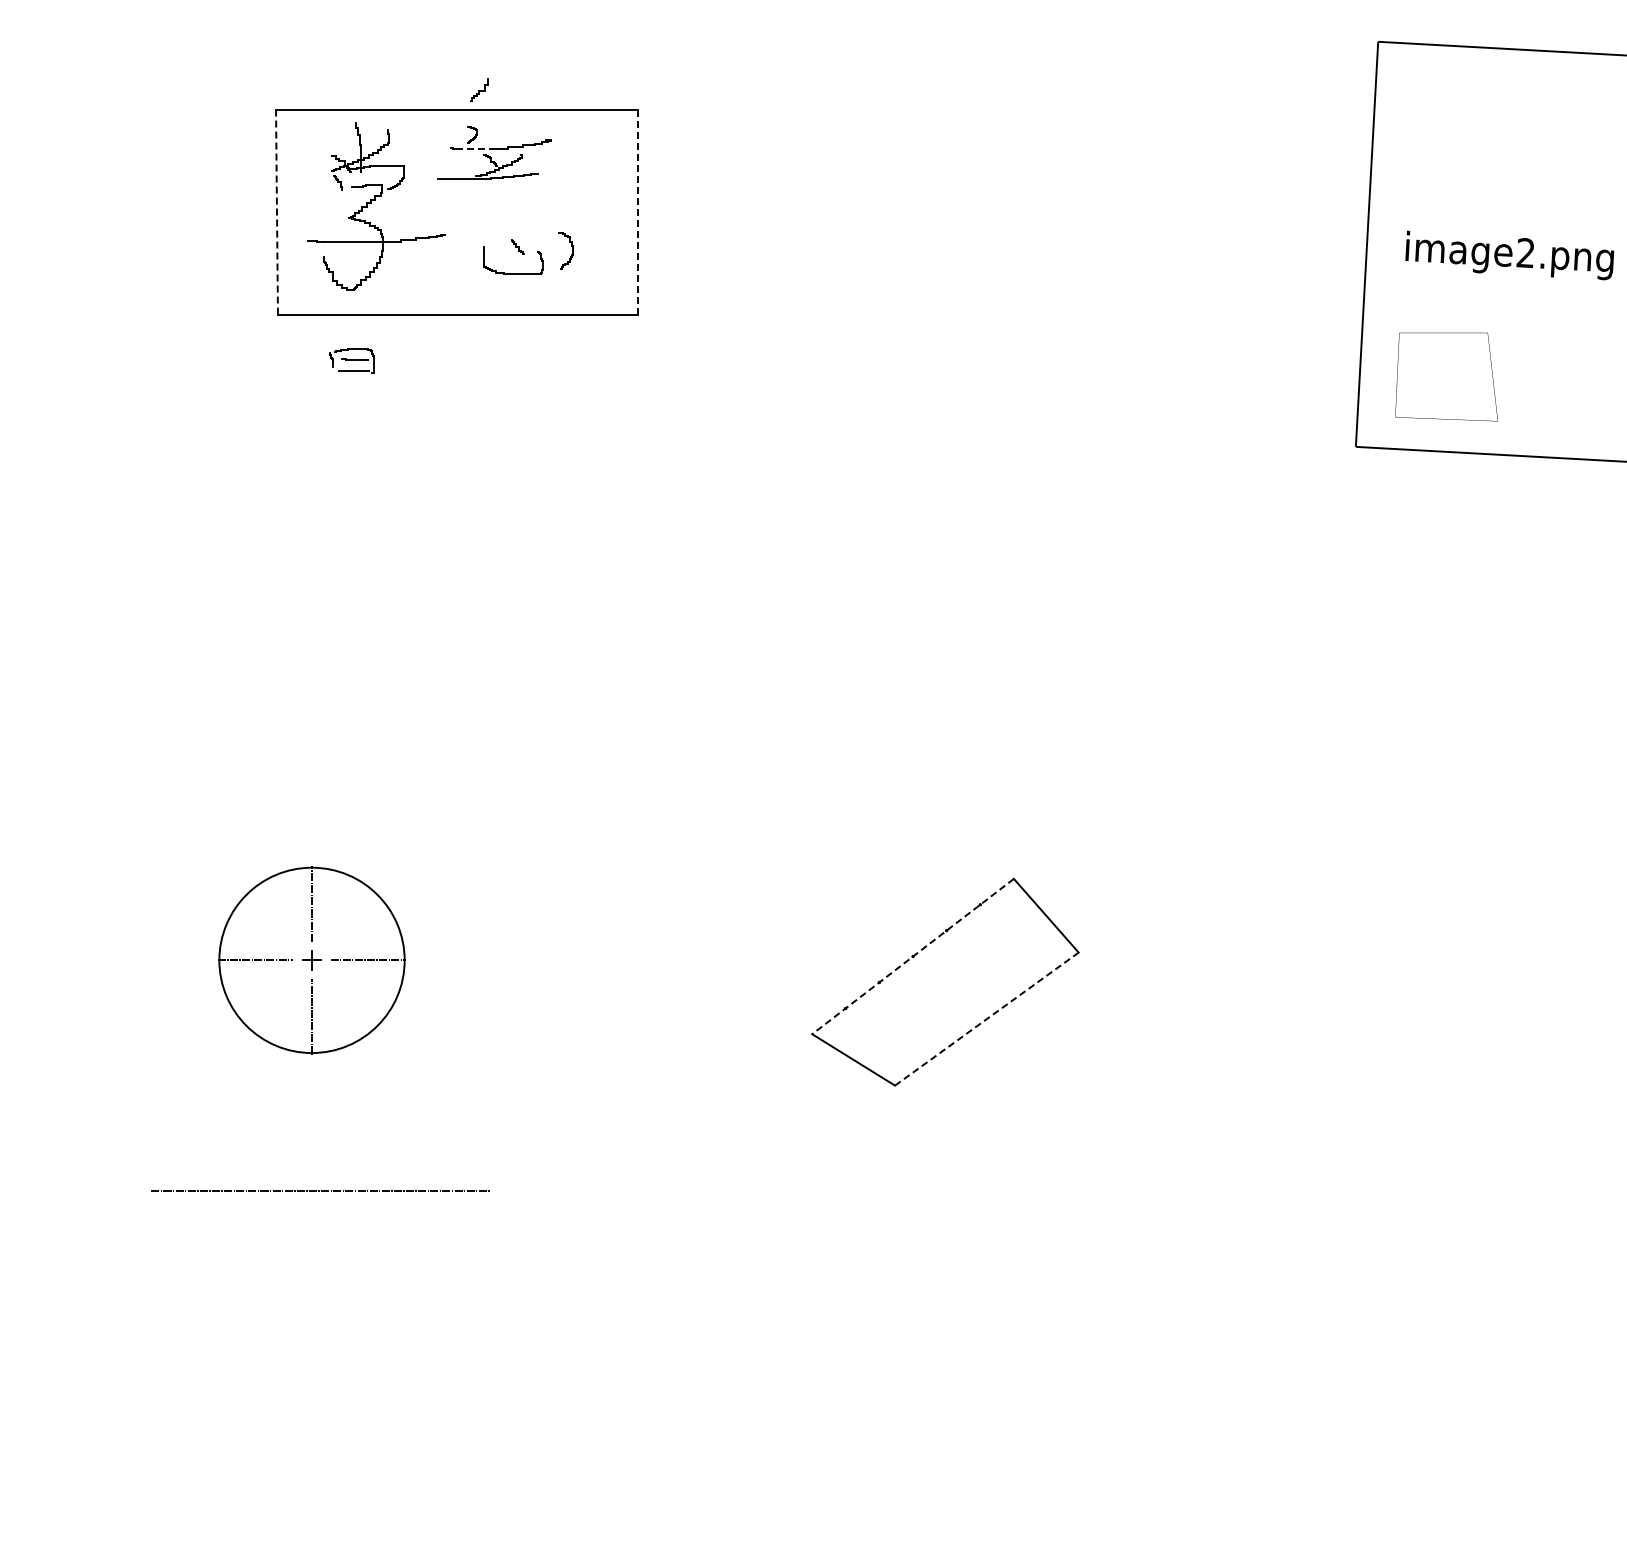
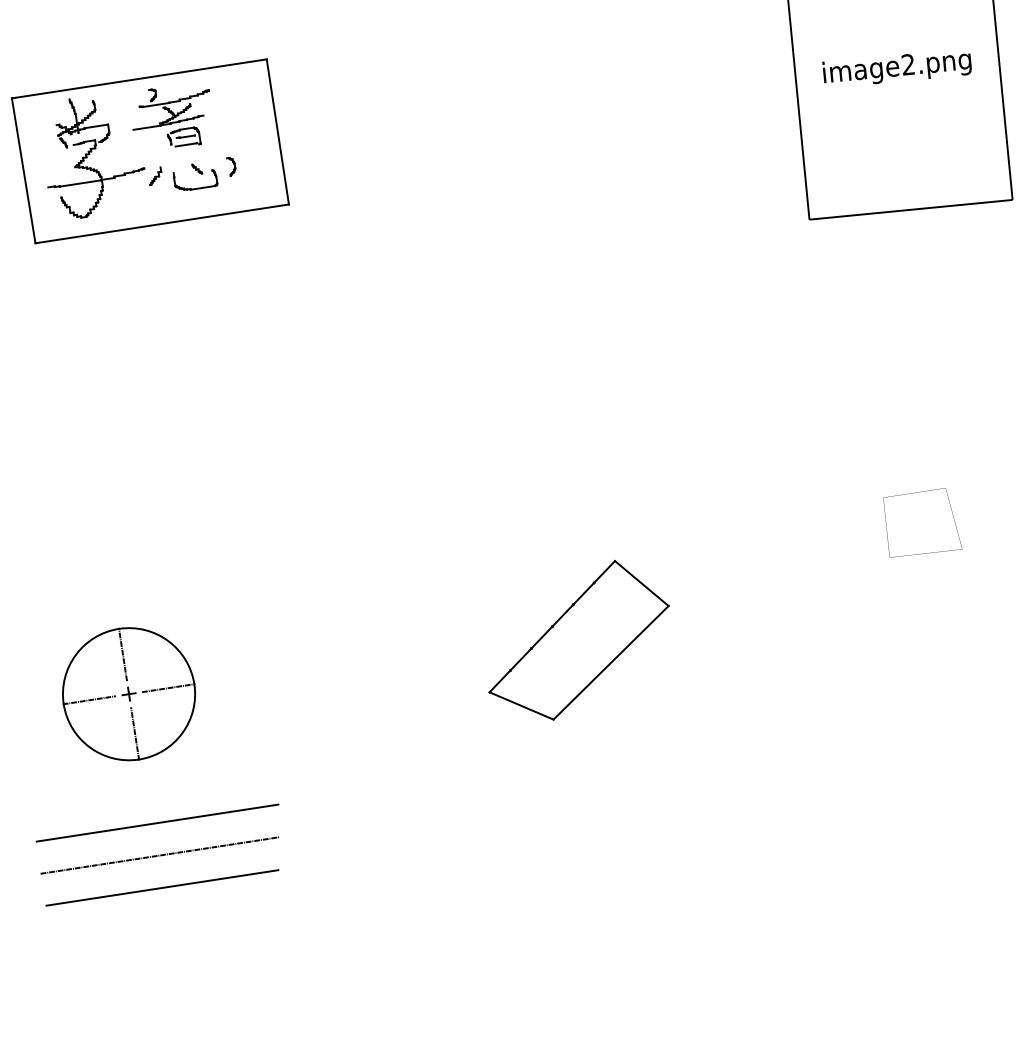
part: (479, 89) -> (155, 175), moved
line: (474, 149) -> (156, 105), dashed -> solid
line: (277, 212) -> (24, 170), dashed -> solid
line: (637, 212) -> (277, 131), dashed -> solid
part: (565, 250) -> (231, 166), size x0.71
part: (351, 360) -> (183, 137), moved
part: (1446, 376) -> (921, 523), moved
line: (912, 956) -> (551, 626), dashed -> solid
line: (987, 1018) -> (611, 662), dashed -> solid
line: (323, 1145) -> (157, 823), added
line: (316, 1235) -> (161, 887), added

